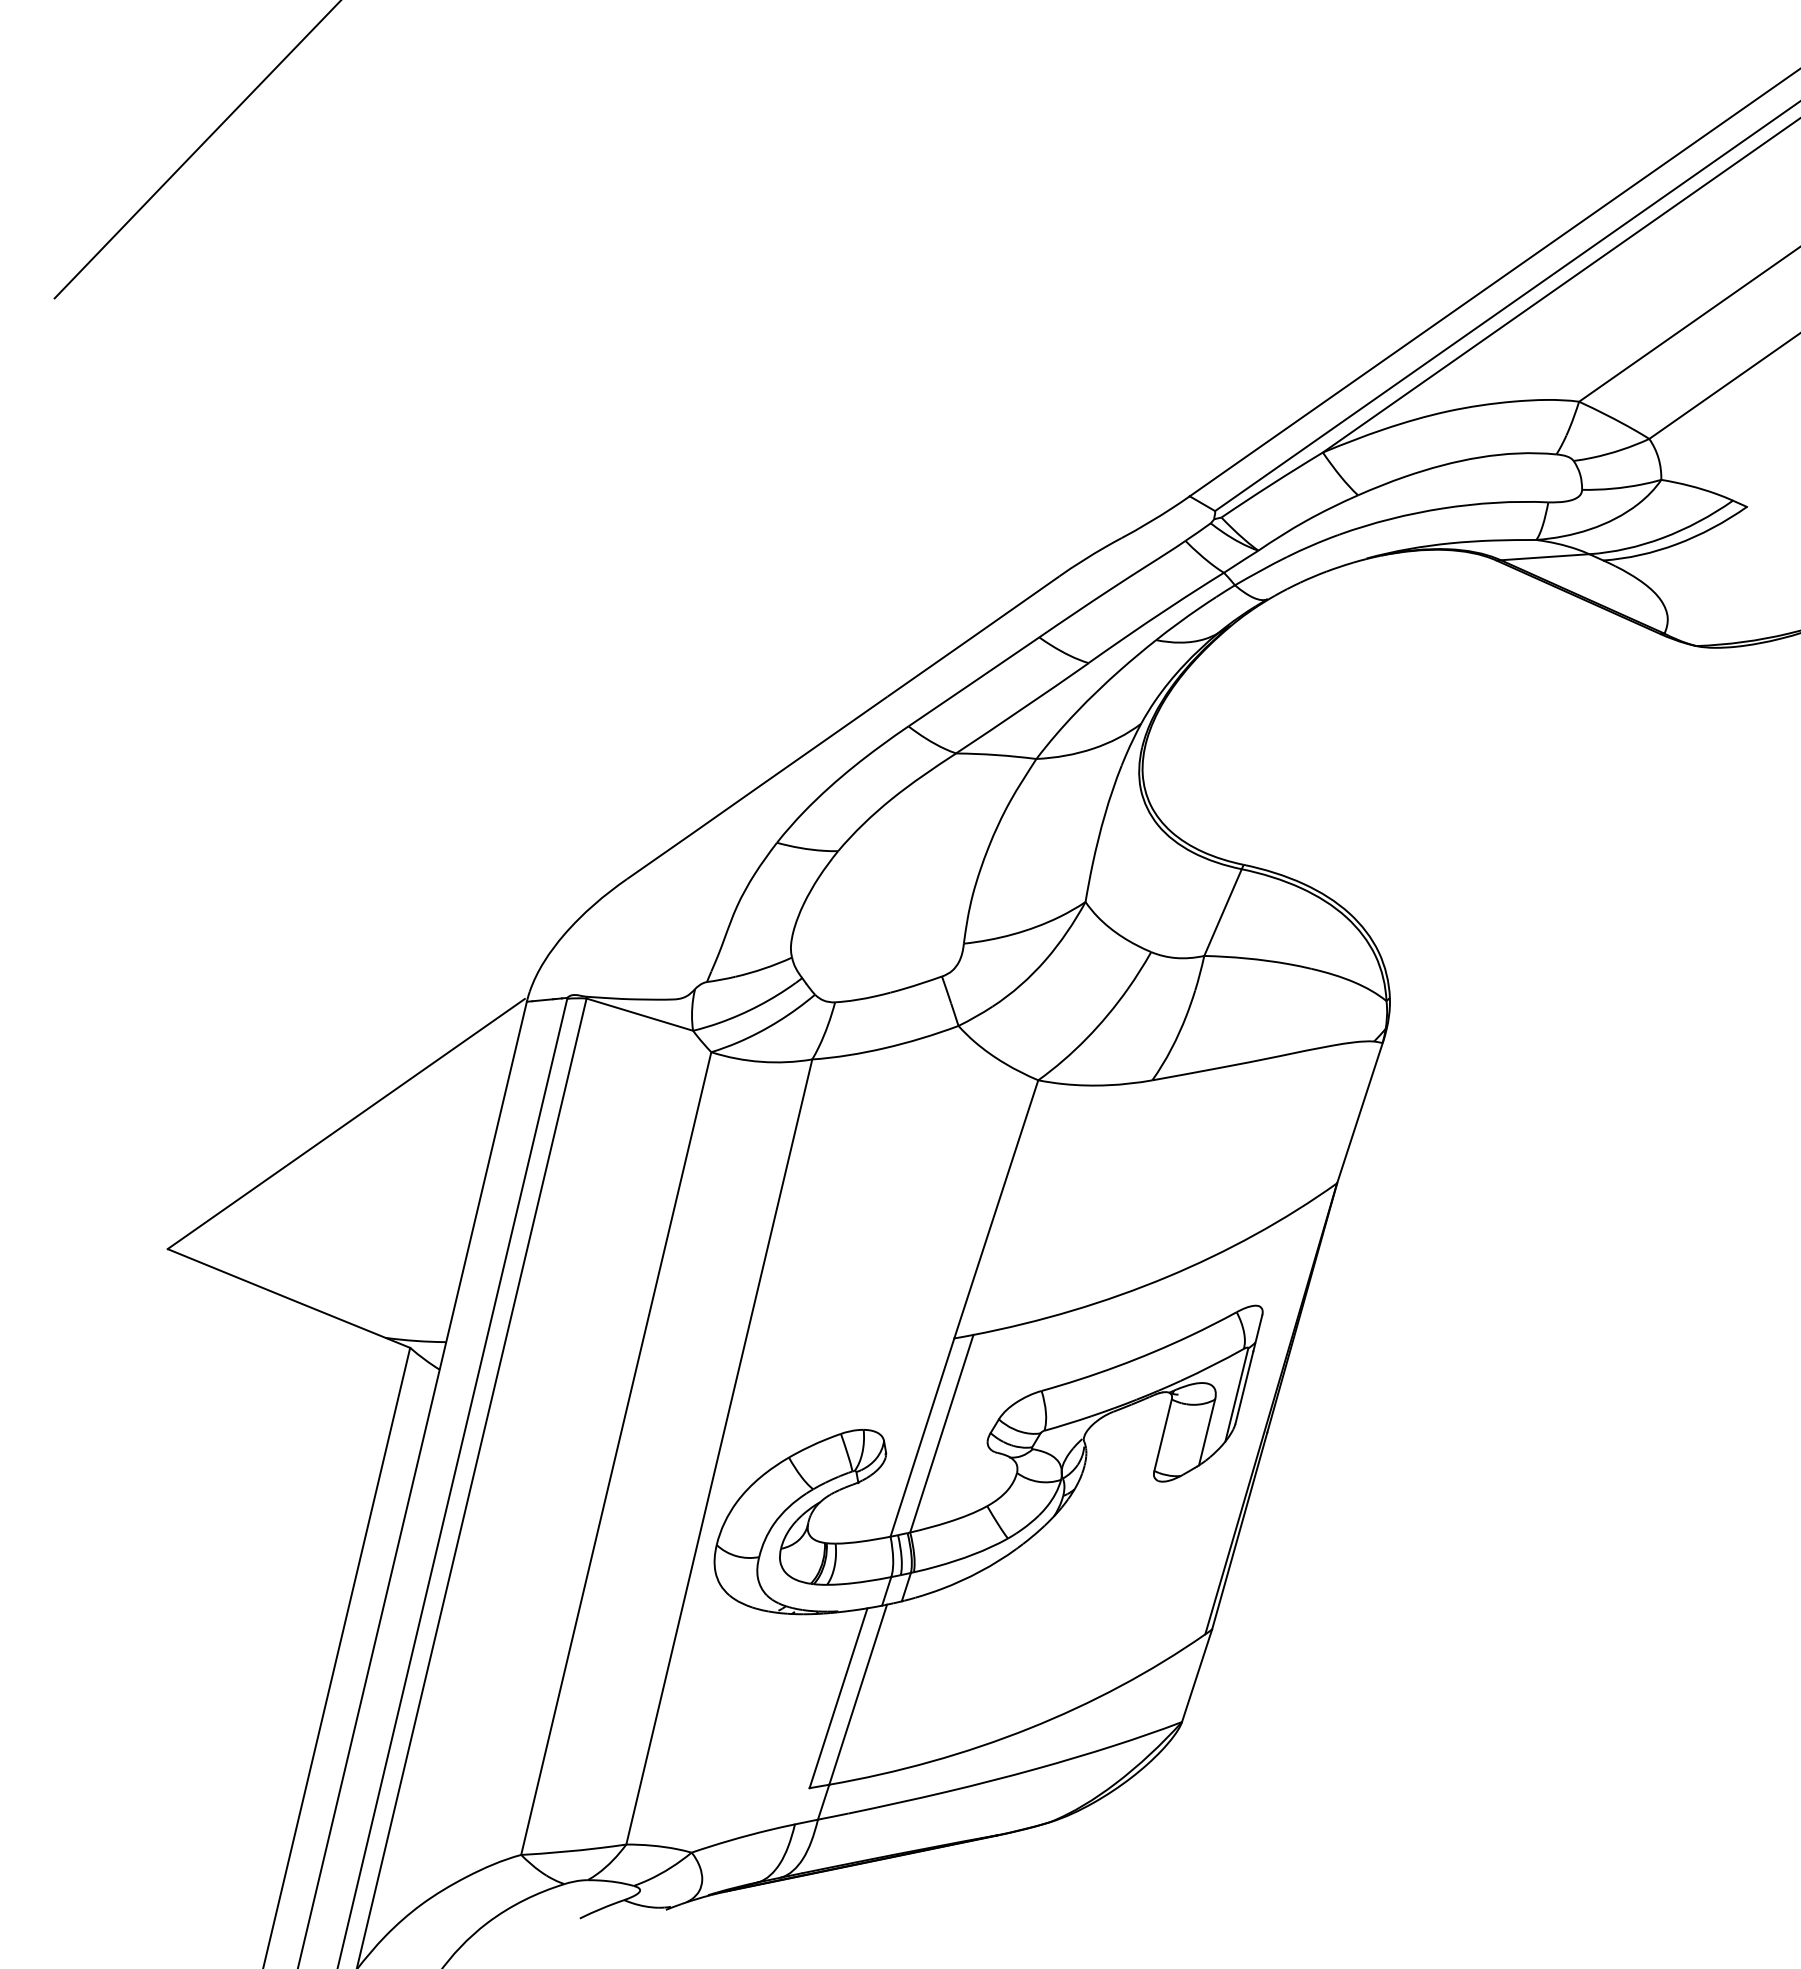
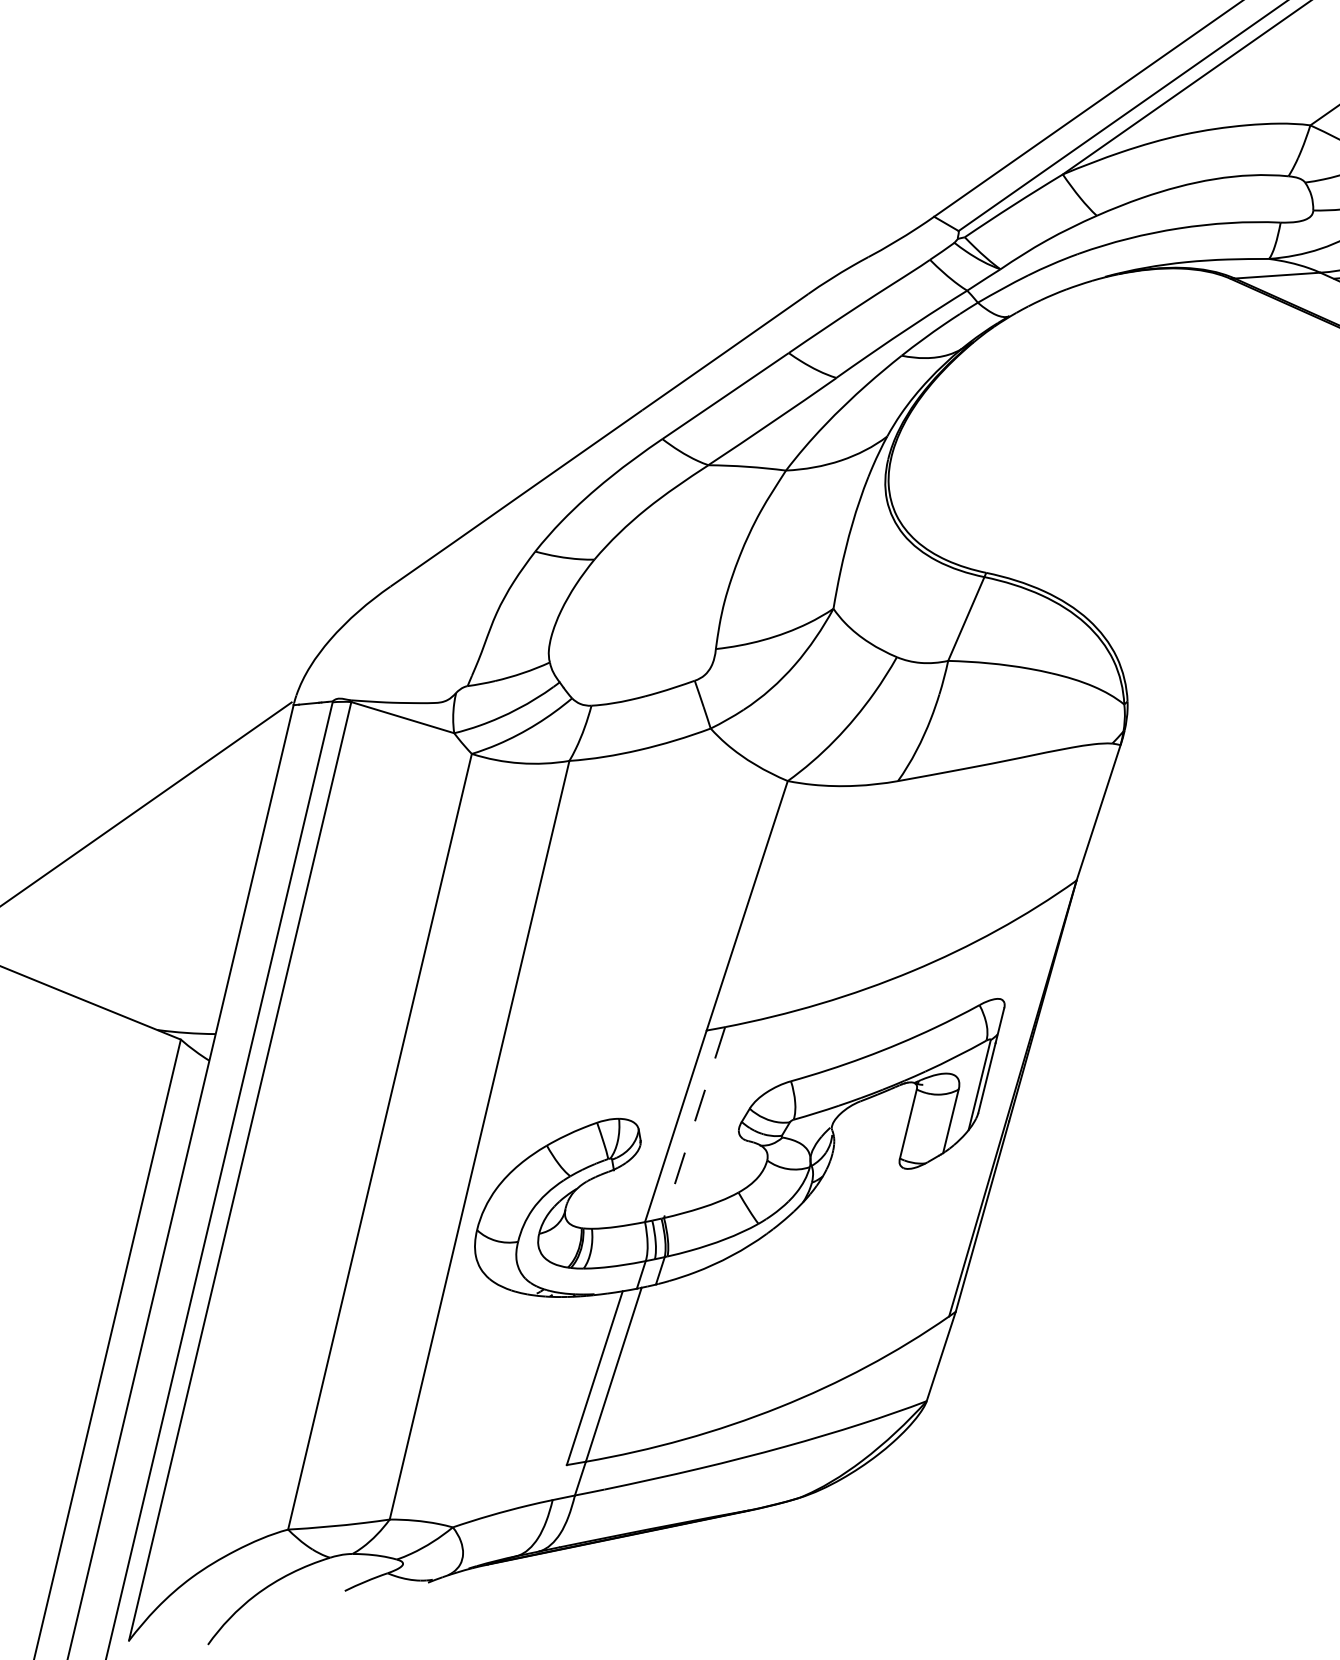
line: (941, 1433) -> (694, 1122), solid -> dashed

